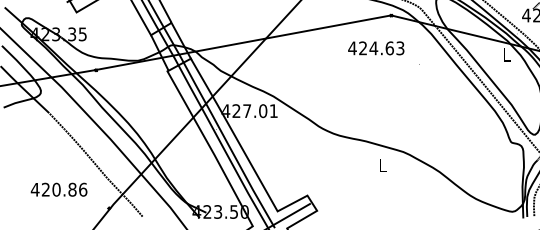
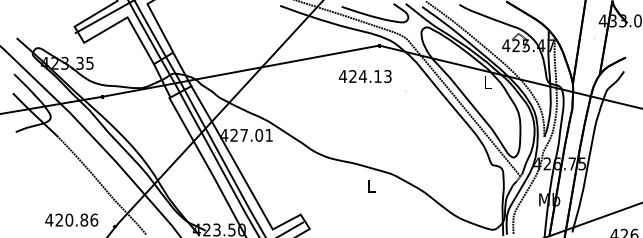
text: (389, 48) -> (377, 76), 424.63 -> 424.13
text: (58, 189) -> (71, 219), moved

